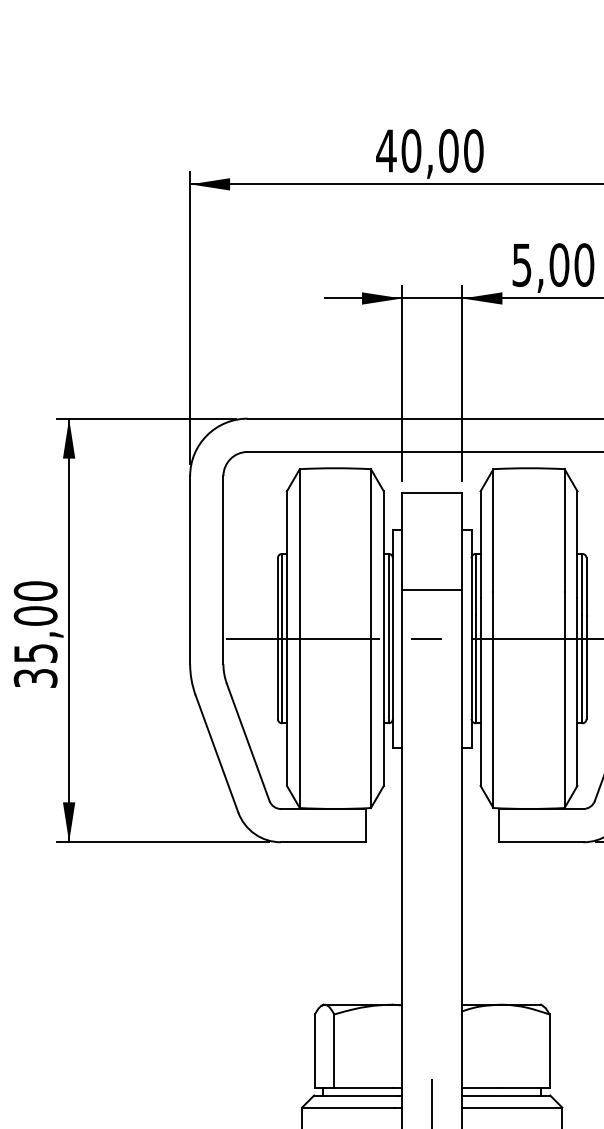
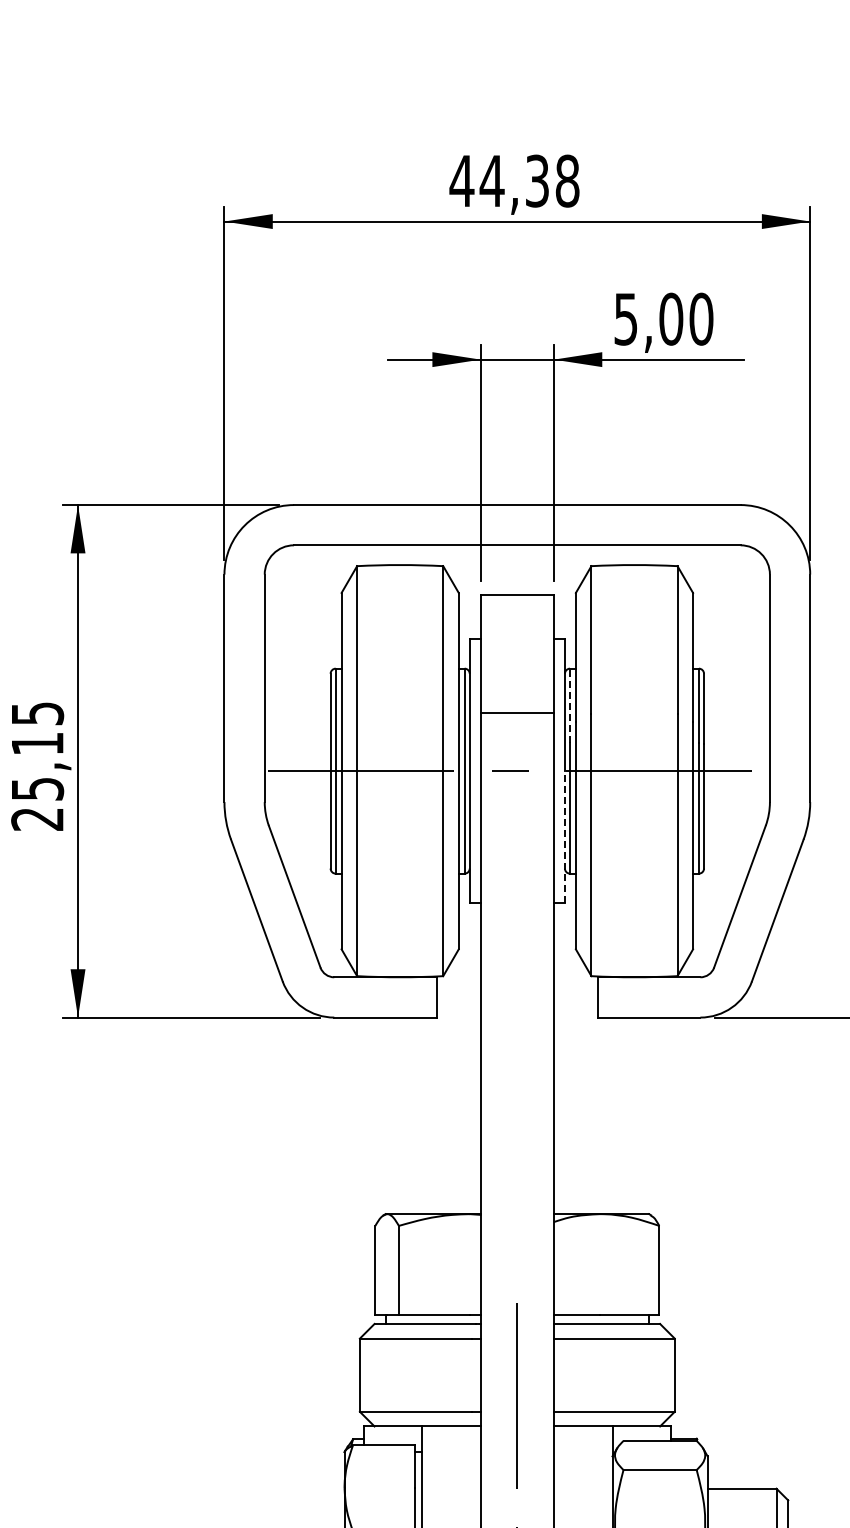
text: (442, 150) -> (529, 180), 40,00 -> 44,38
line: (476, 584) -> (570, 705), solid -> dashed
text: (35, 633) -> (37, 765), 35,00 -> 25,15
line: (471, 693) -> (564, 837), solid -> dashed

